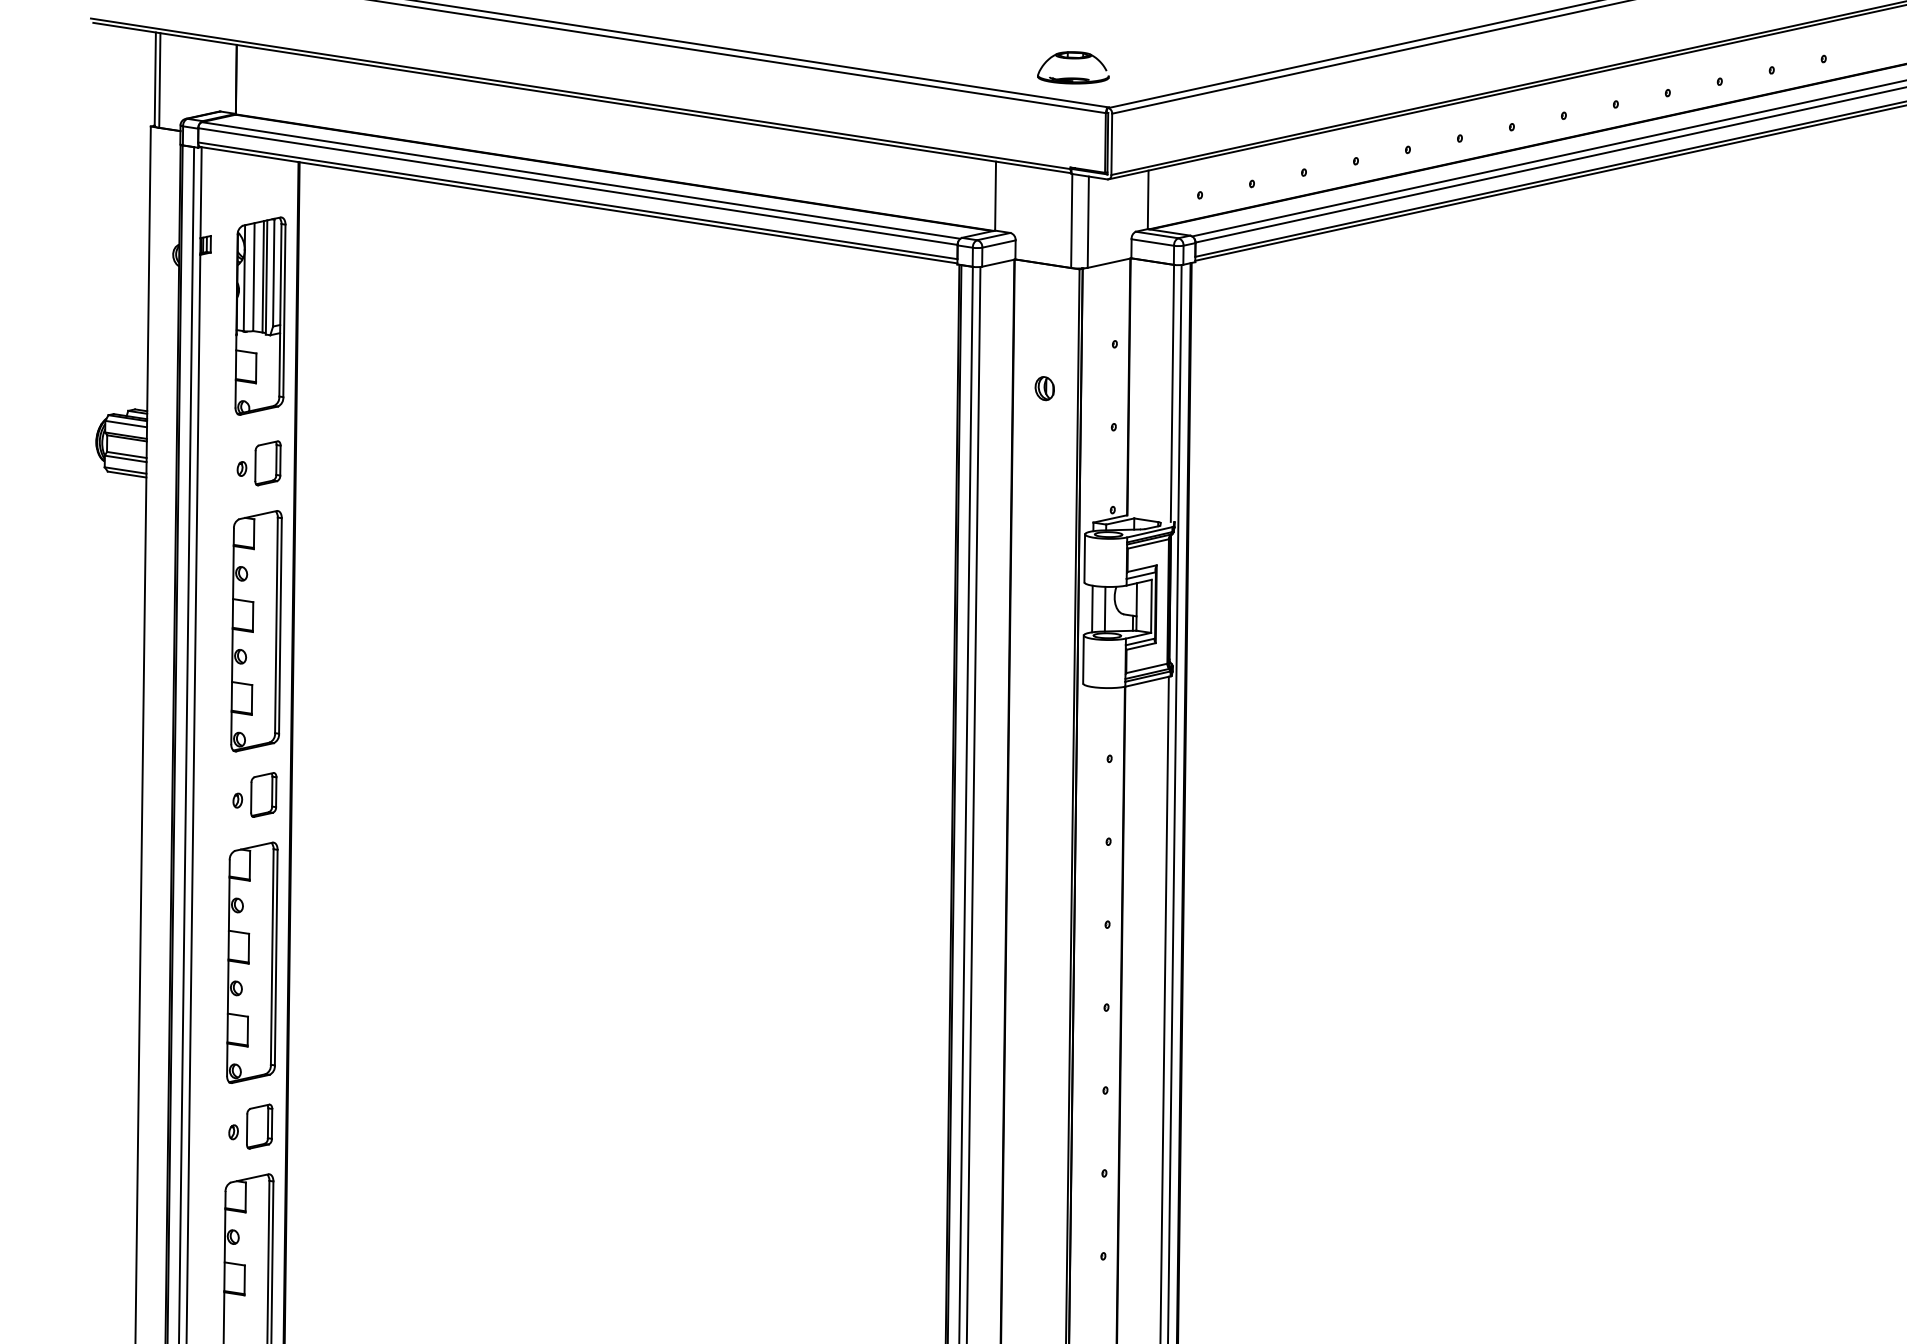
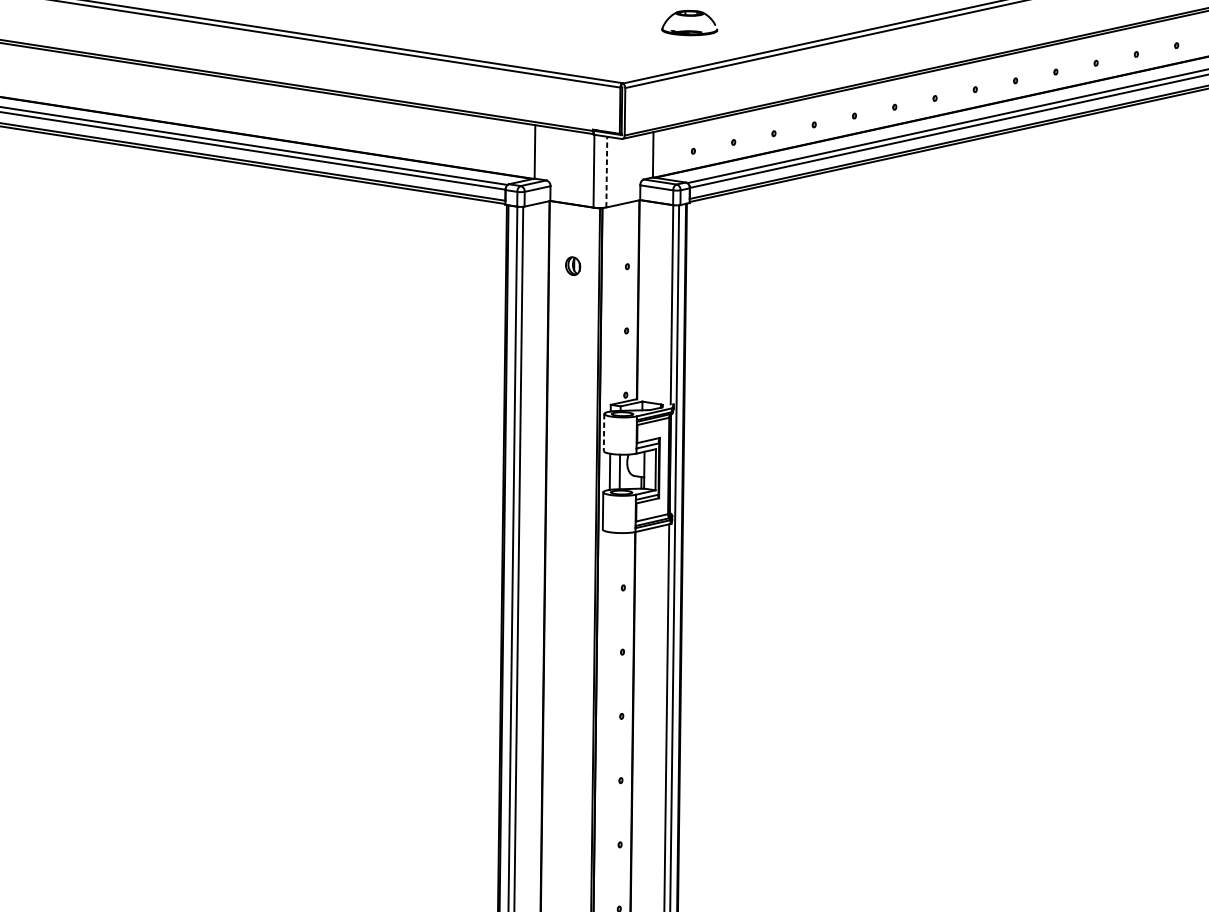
part: (1073, 59) -> (689, 16), moved
line: (1088, 222) -> (606, 172), solid -> dashed
part: (1044, 388) -> (572, 266), moved
line: (1084, 558) -> (603, 432), solid -> dashed

